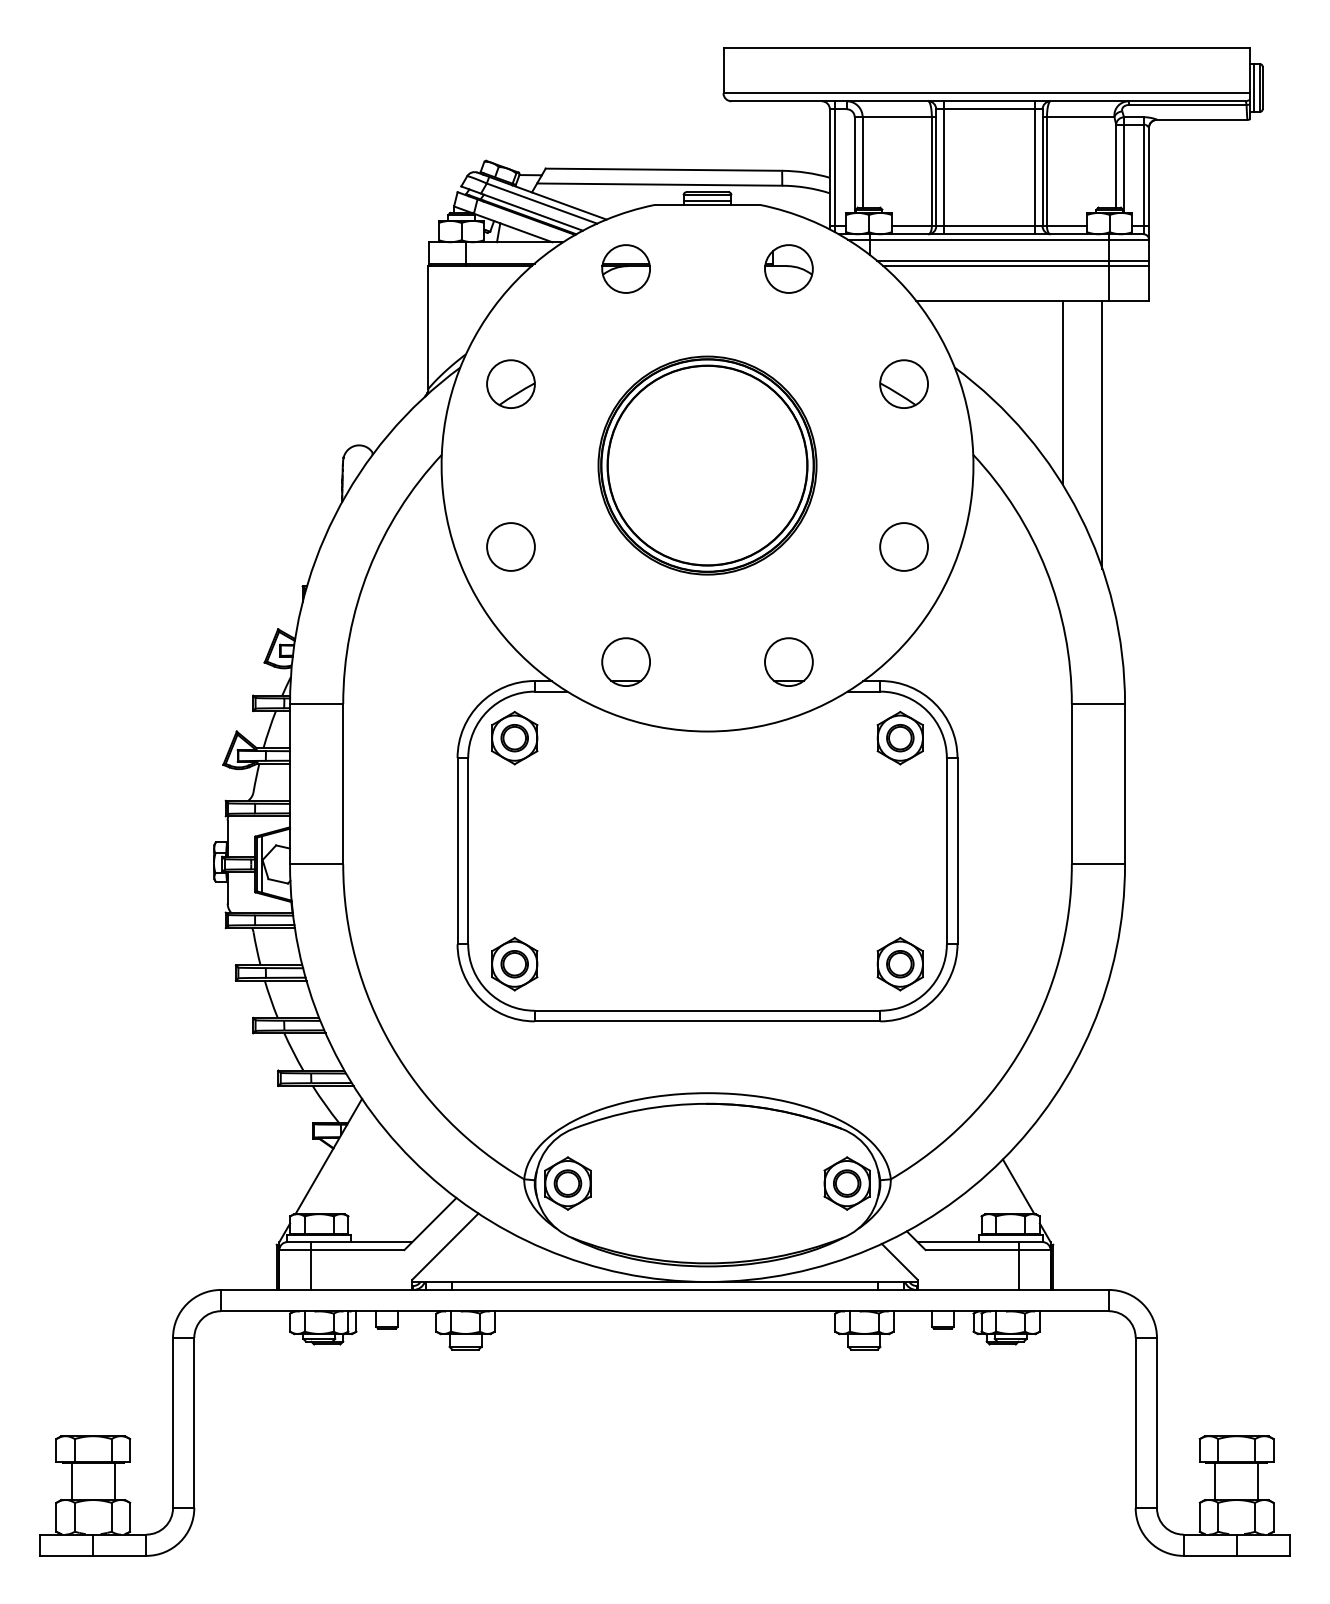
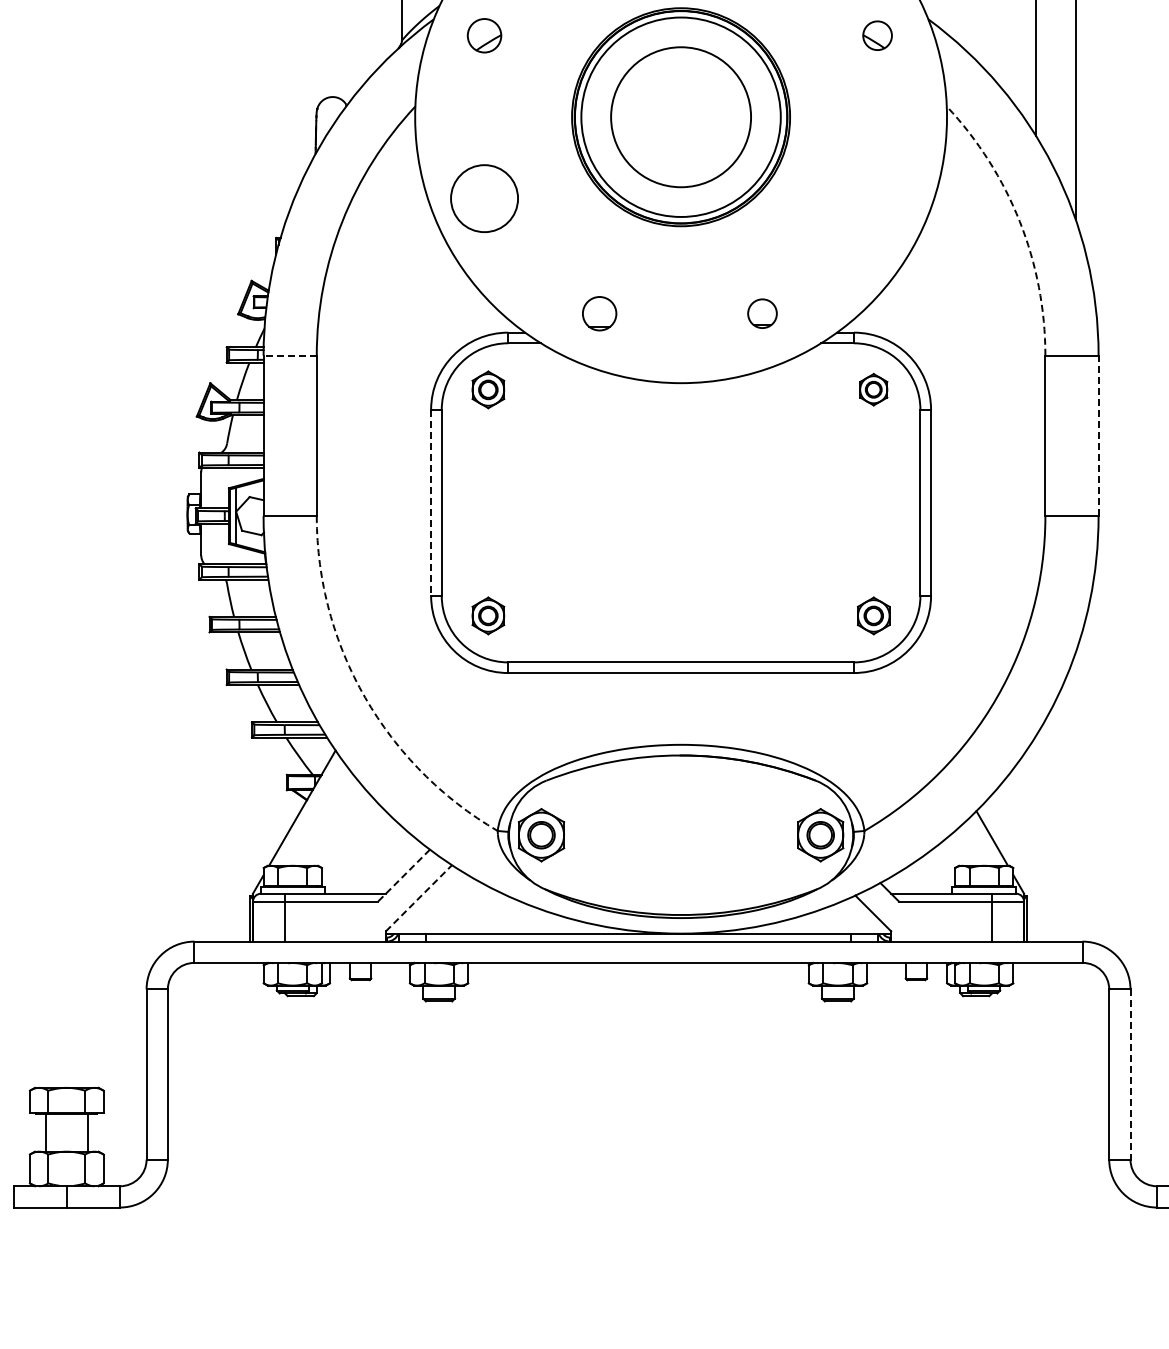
part: (510, 383) -> (484, 35), size x0.7
part: (903, 383) -> (877, 35), size x0.6
circle: (707, 465) -> (681, 117), size x0.7
circle: (510, 546) -> (484, 198), size x1.4
circle: (903, 546) -> (877, 198), removed
arc: (1046, 570) -> (1020, 222), solid -> dashed
part: (625, 661) -> (599, 313), size x0.7
part: (788, 661) -> (762, 313), size x0.6
line: (316, 704) -> (290, 356), solid -> dashed
part: (899, 737) -> (873, 389), size x0.6
part: (514, 738) -> (488, 390), size x0.7
line: (1125, 783) -> (1099, 435), solid -> dashed
line: (457, 851) -> (431, 503), solid -> dashed
part: (514, 964) -> (488, 616), size x0.7
part: (899, 964) -> (873, 616), size x0.7
arc: (391, 1046) -> (365, 698), solid -> dashed
line: (430, 1224) -> (404, 876), solid -> dashed
line: (445, 1246) -> (419, 898), solid -> dashed
line: (1156, 1423) -> (1130, 1075), solid -> dashed

